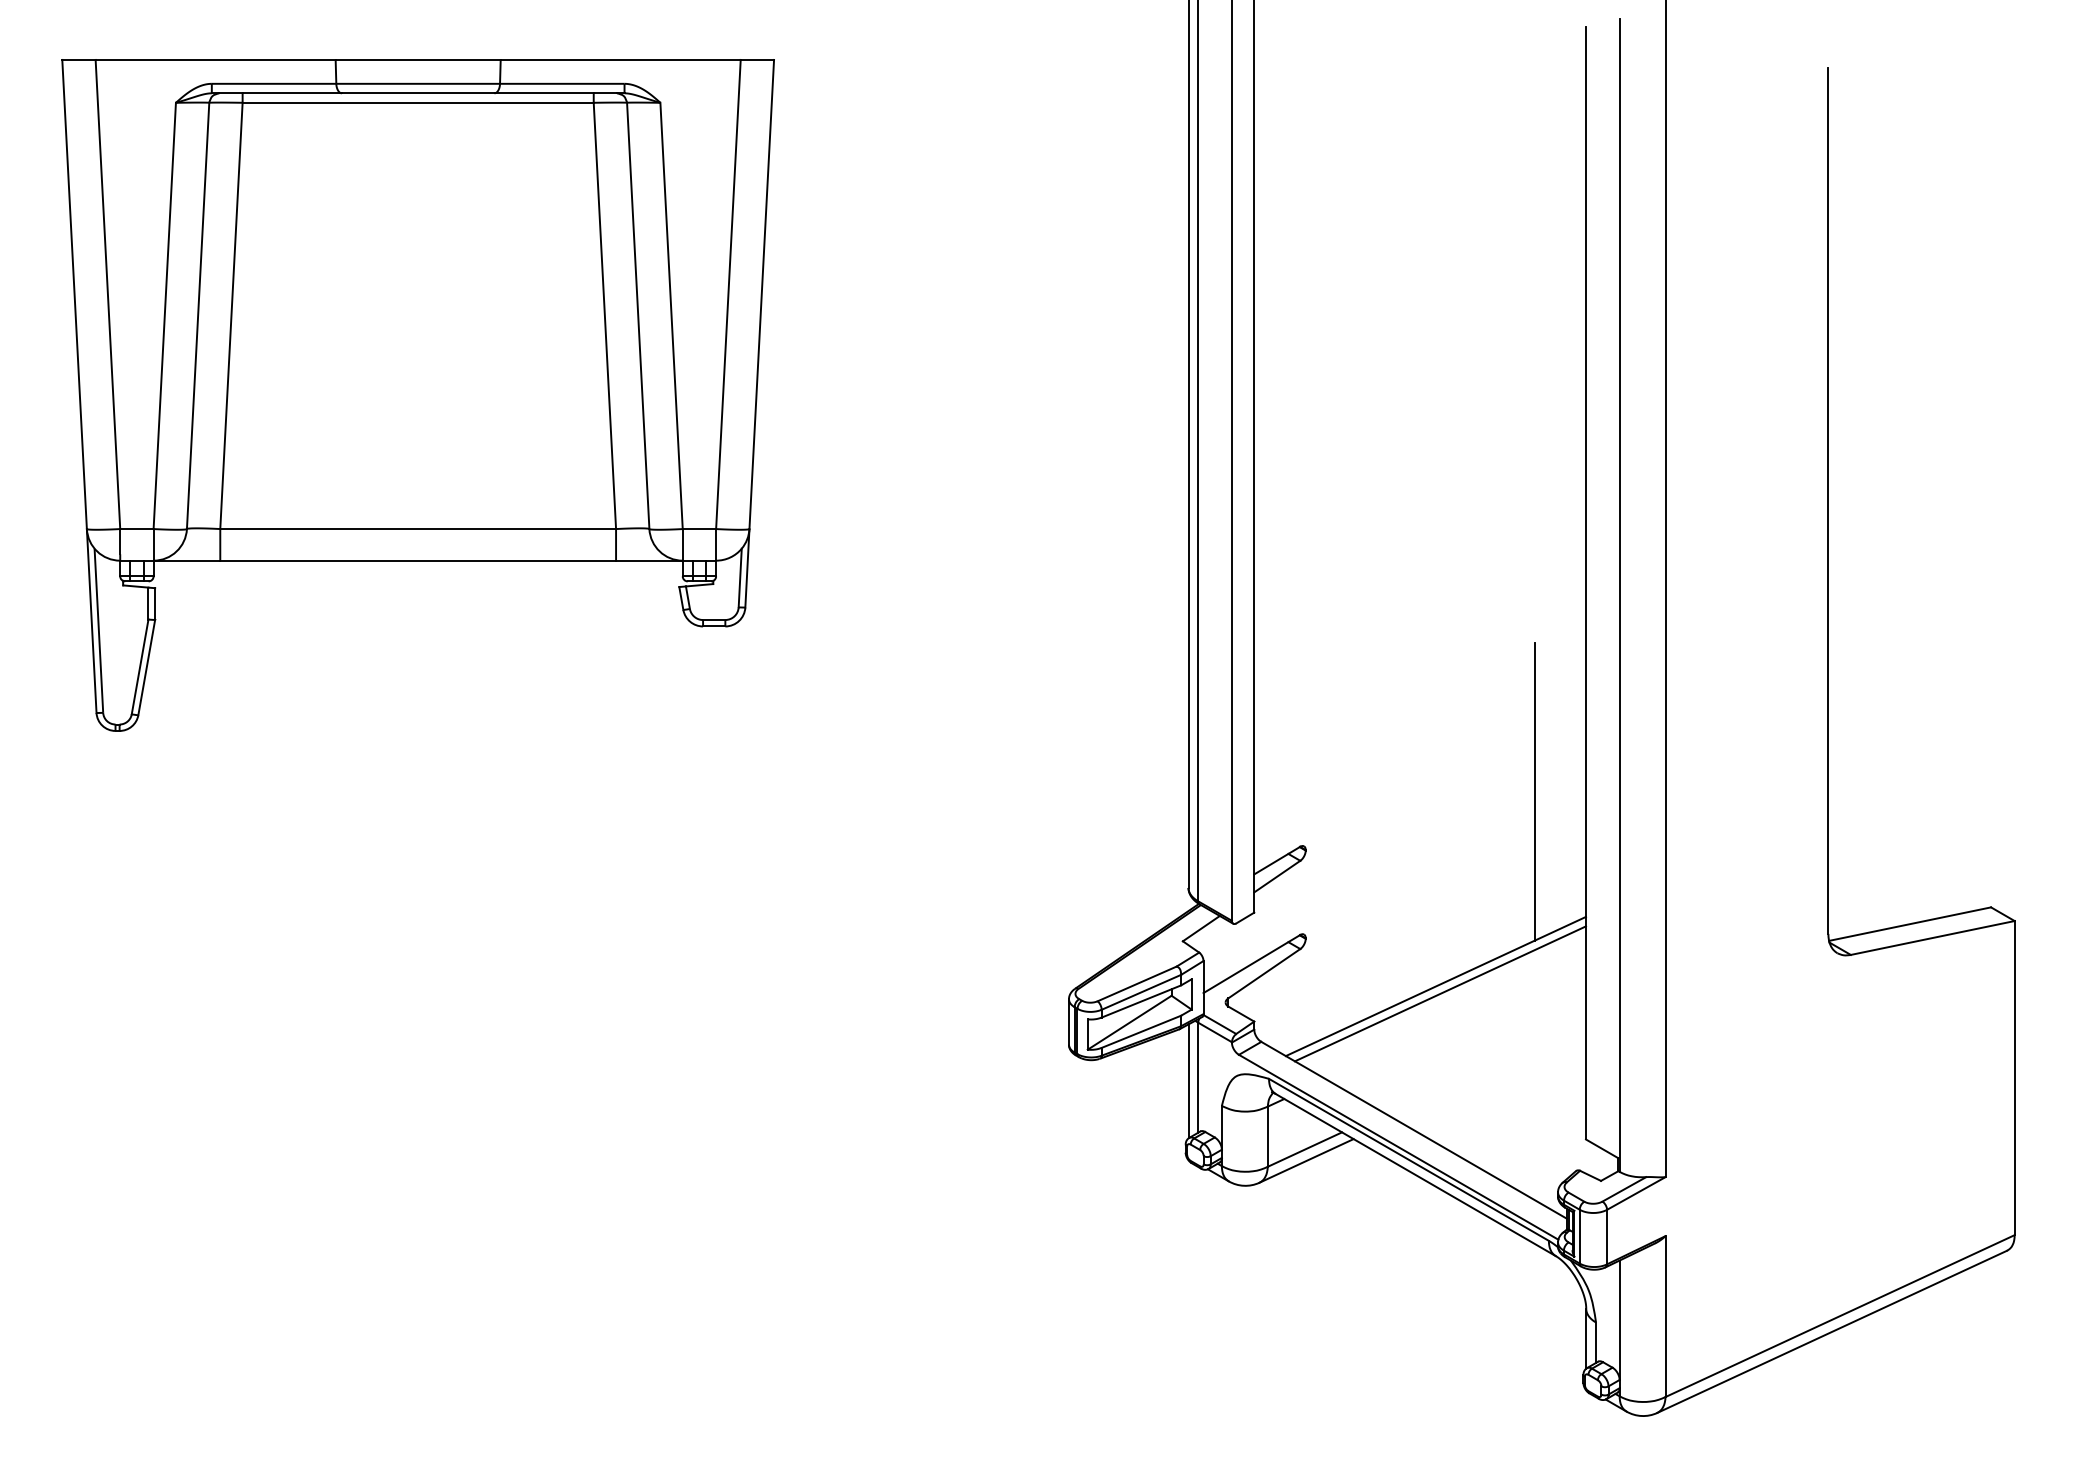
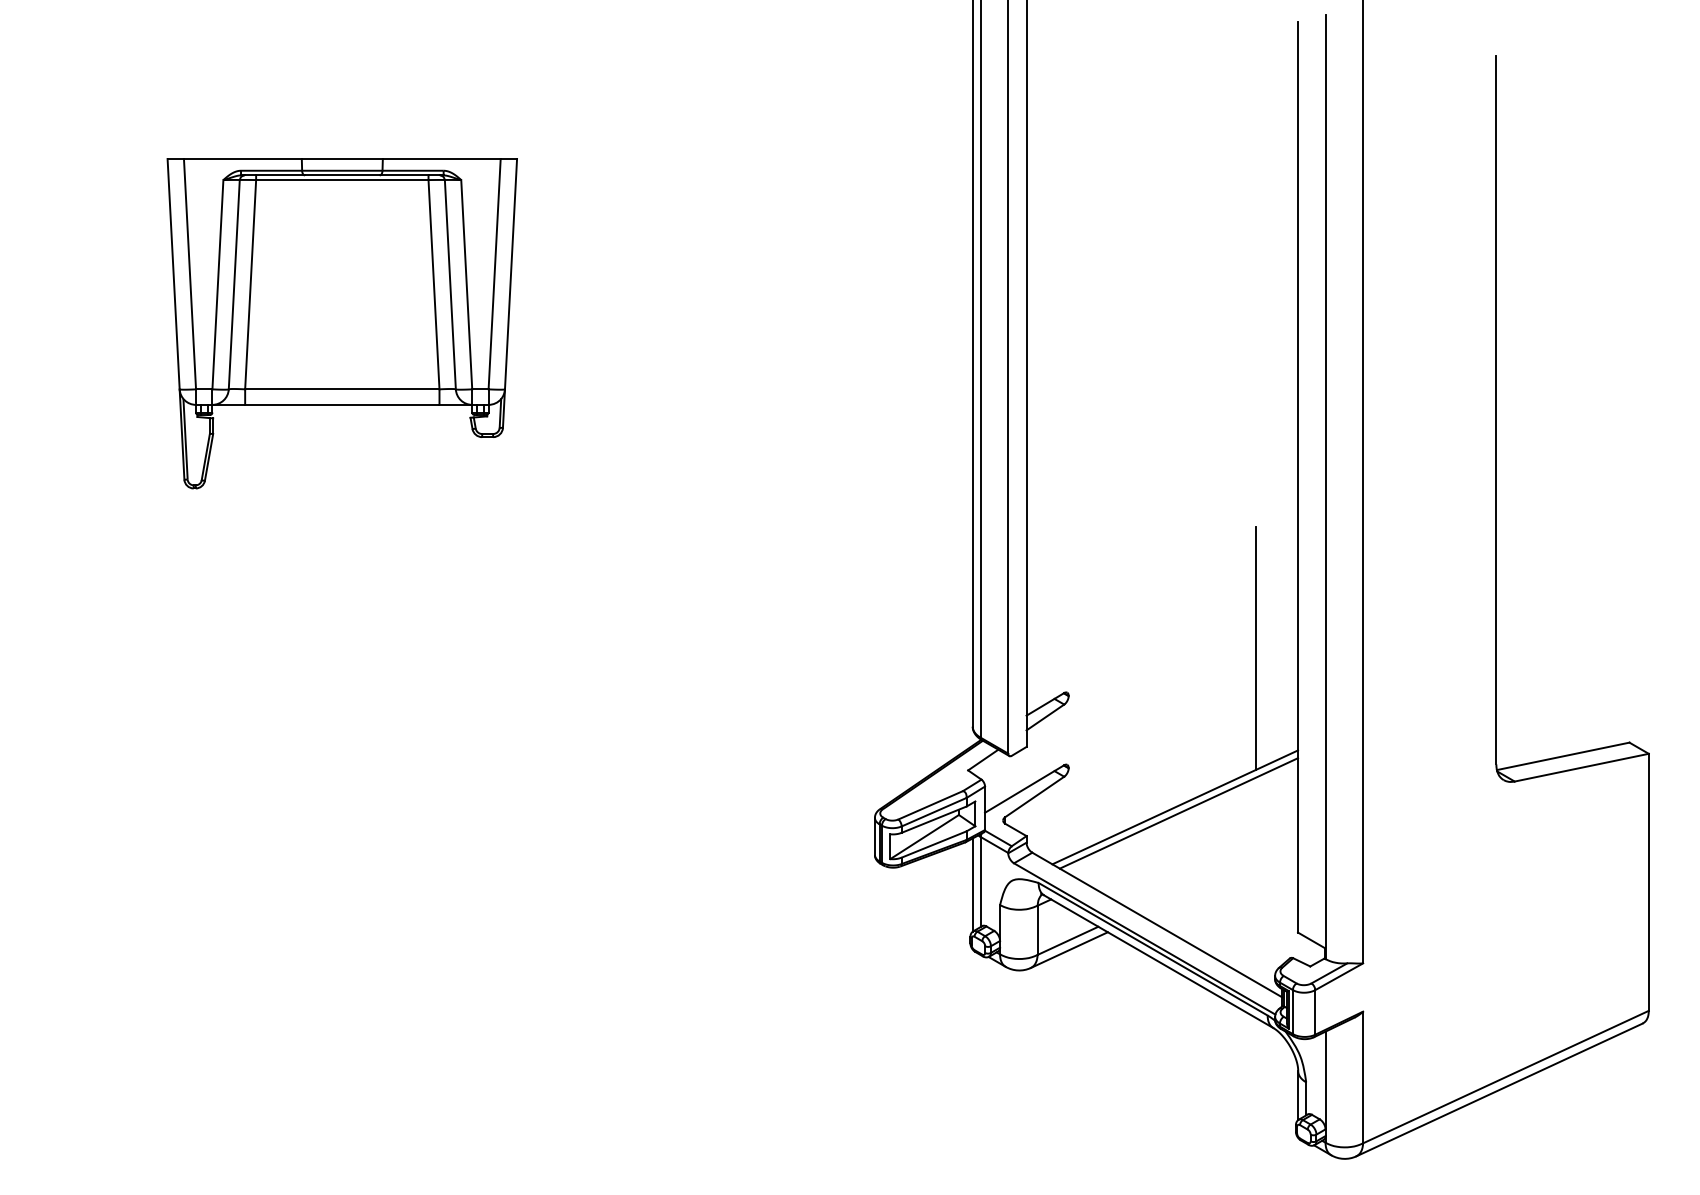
part: (417, 395) -> (341, 323), size x0.6

